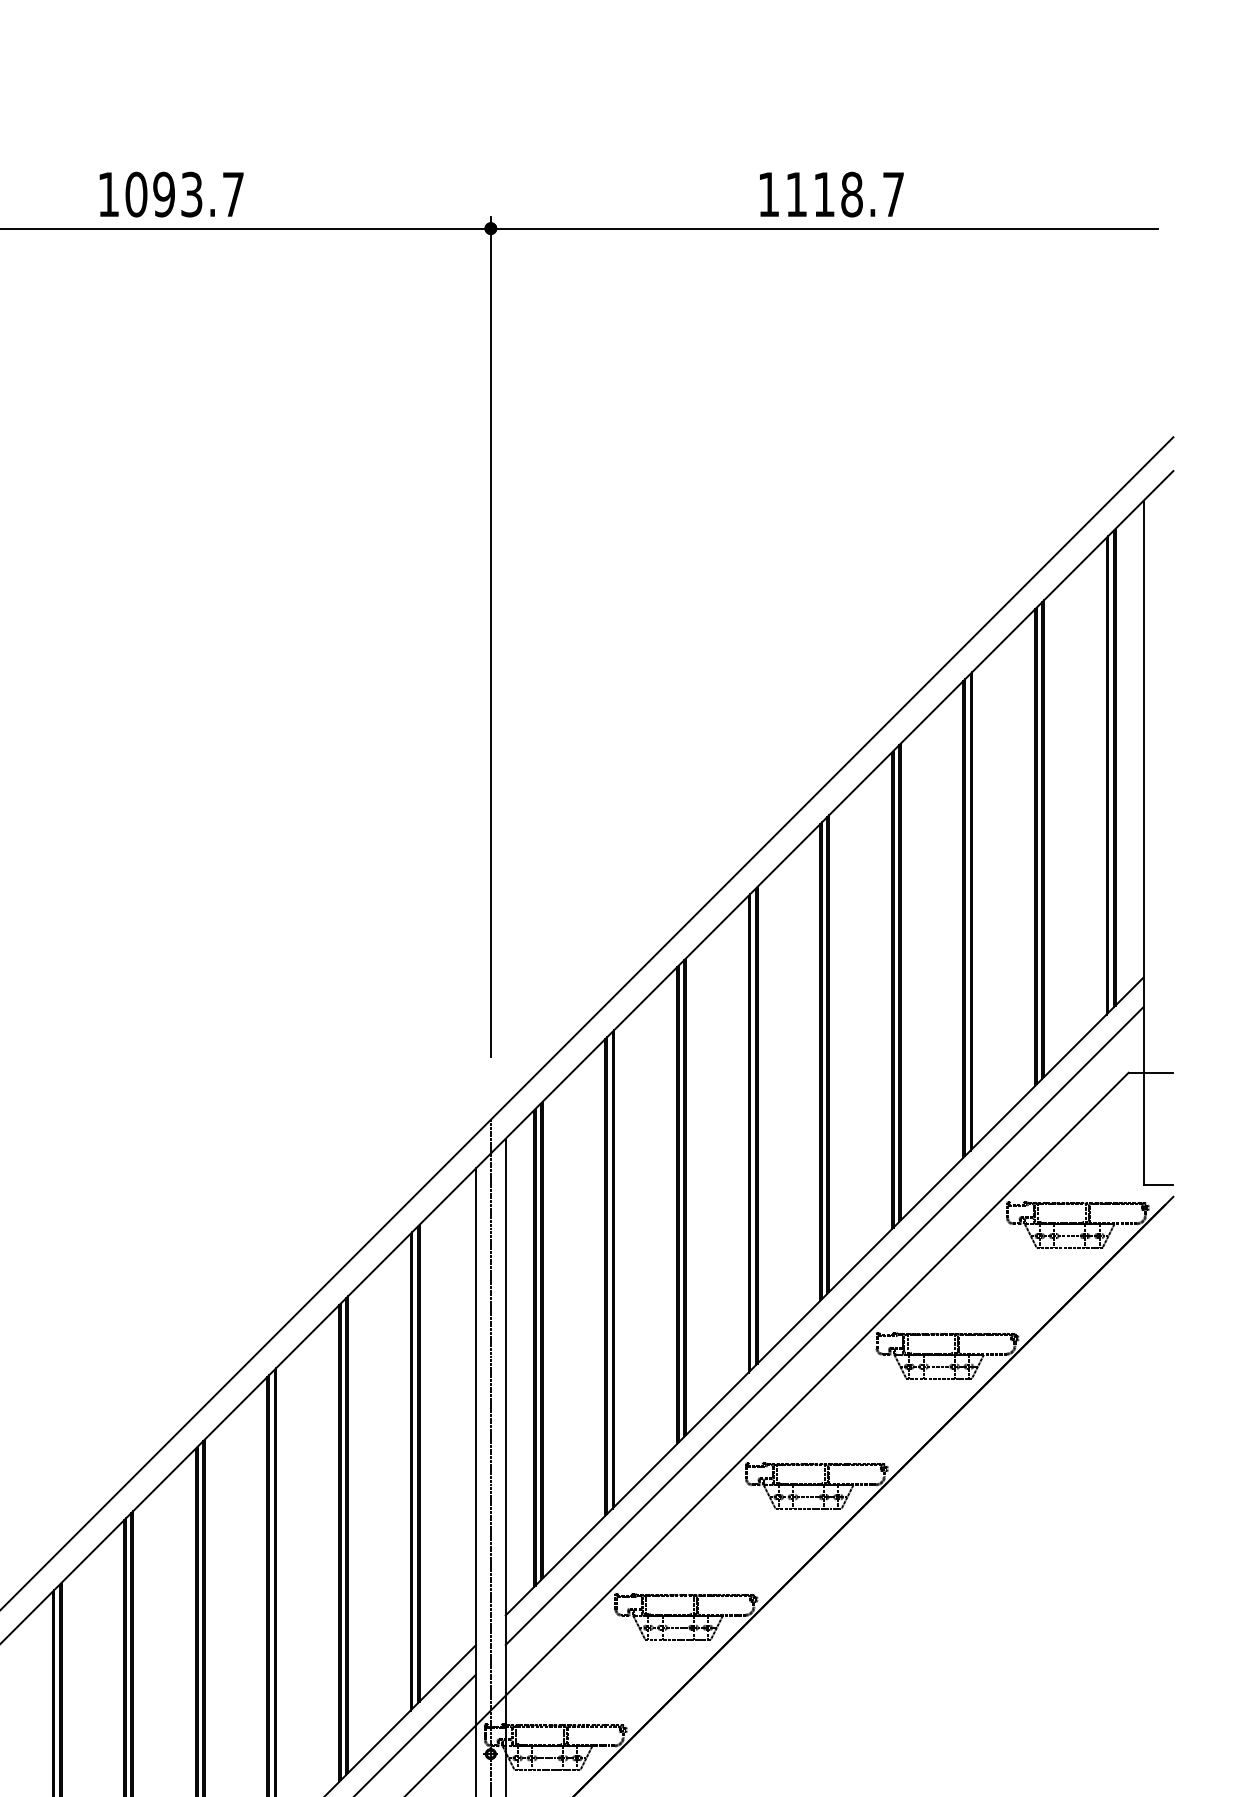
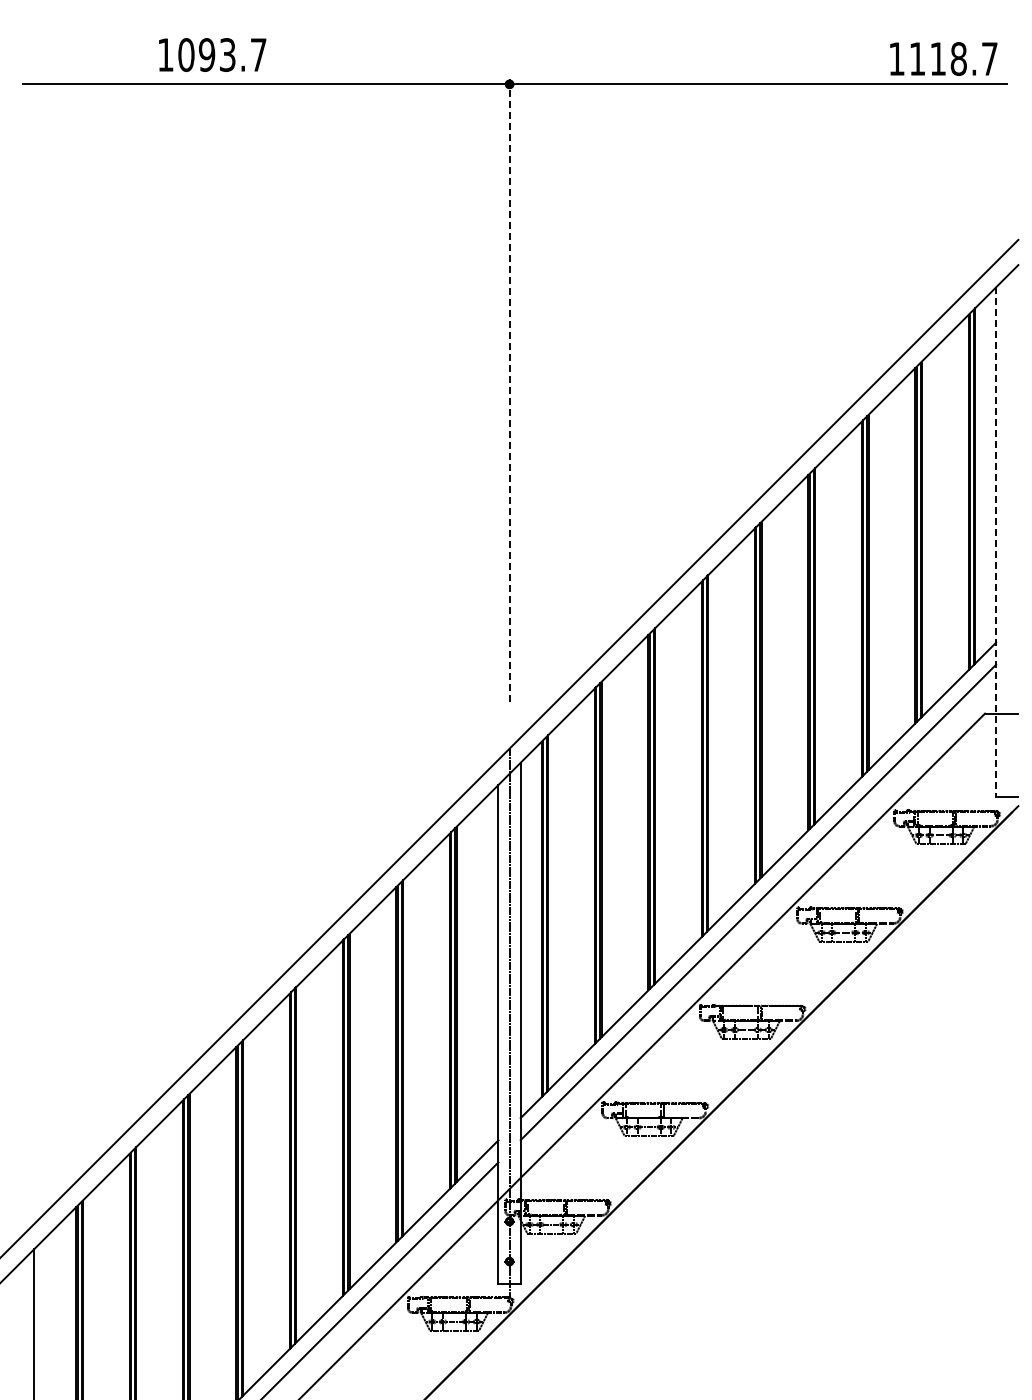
text: (171, 193) -> (212, 54), moved
text: (831, 193) -> (943, 58), moved
line: (490, 636) -> (509, 388), solid -> dashed
line: (1144, 843) -> (996, 542), solid -> dashed

